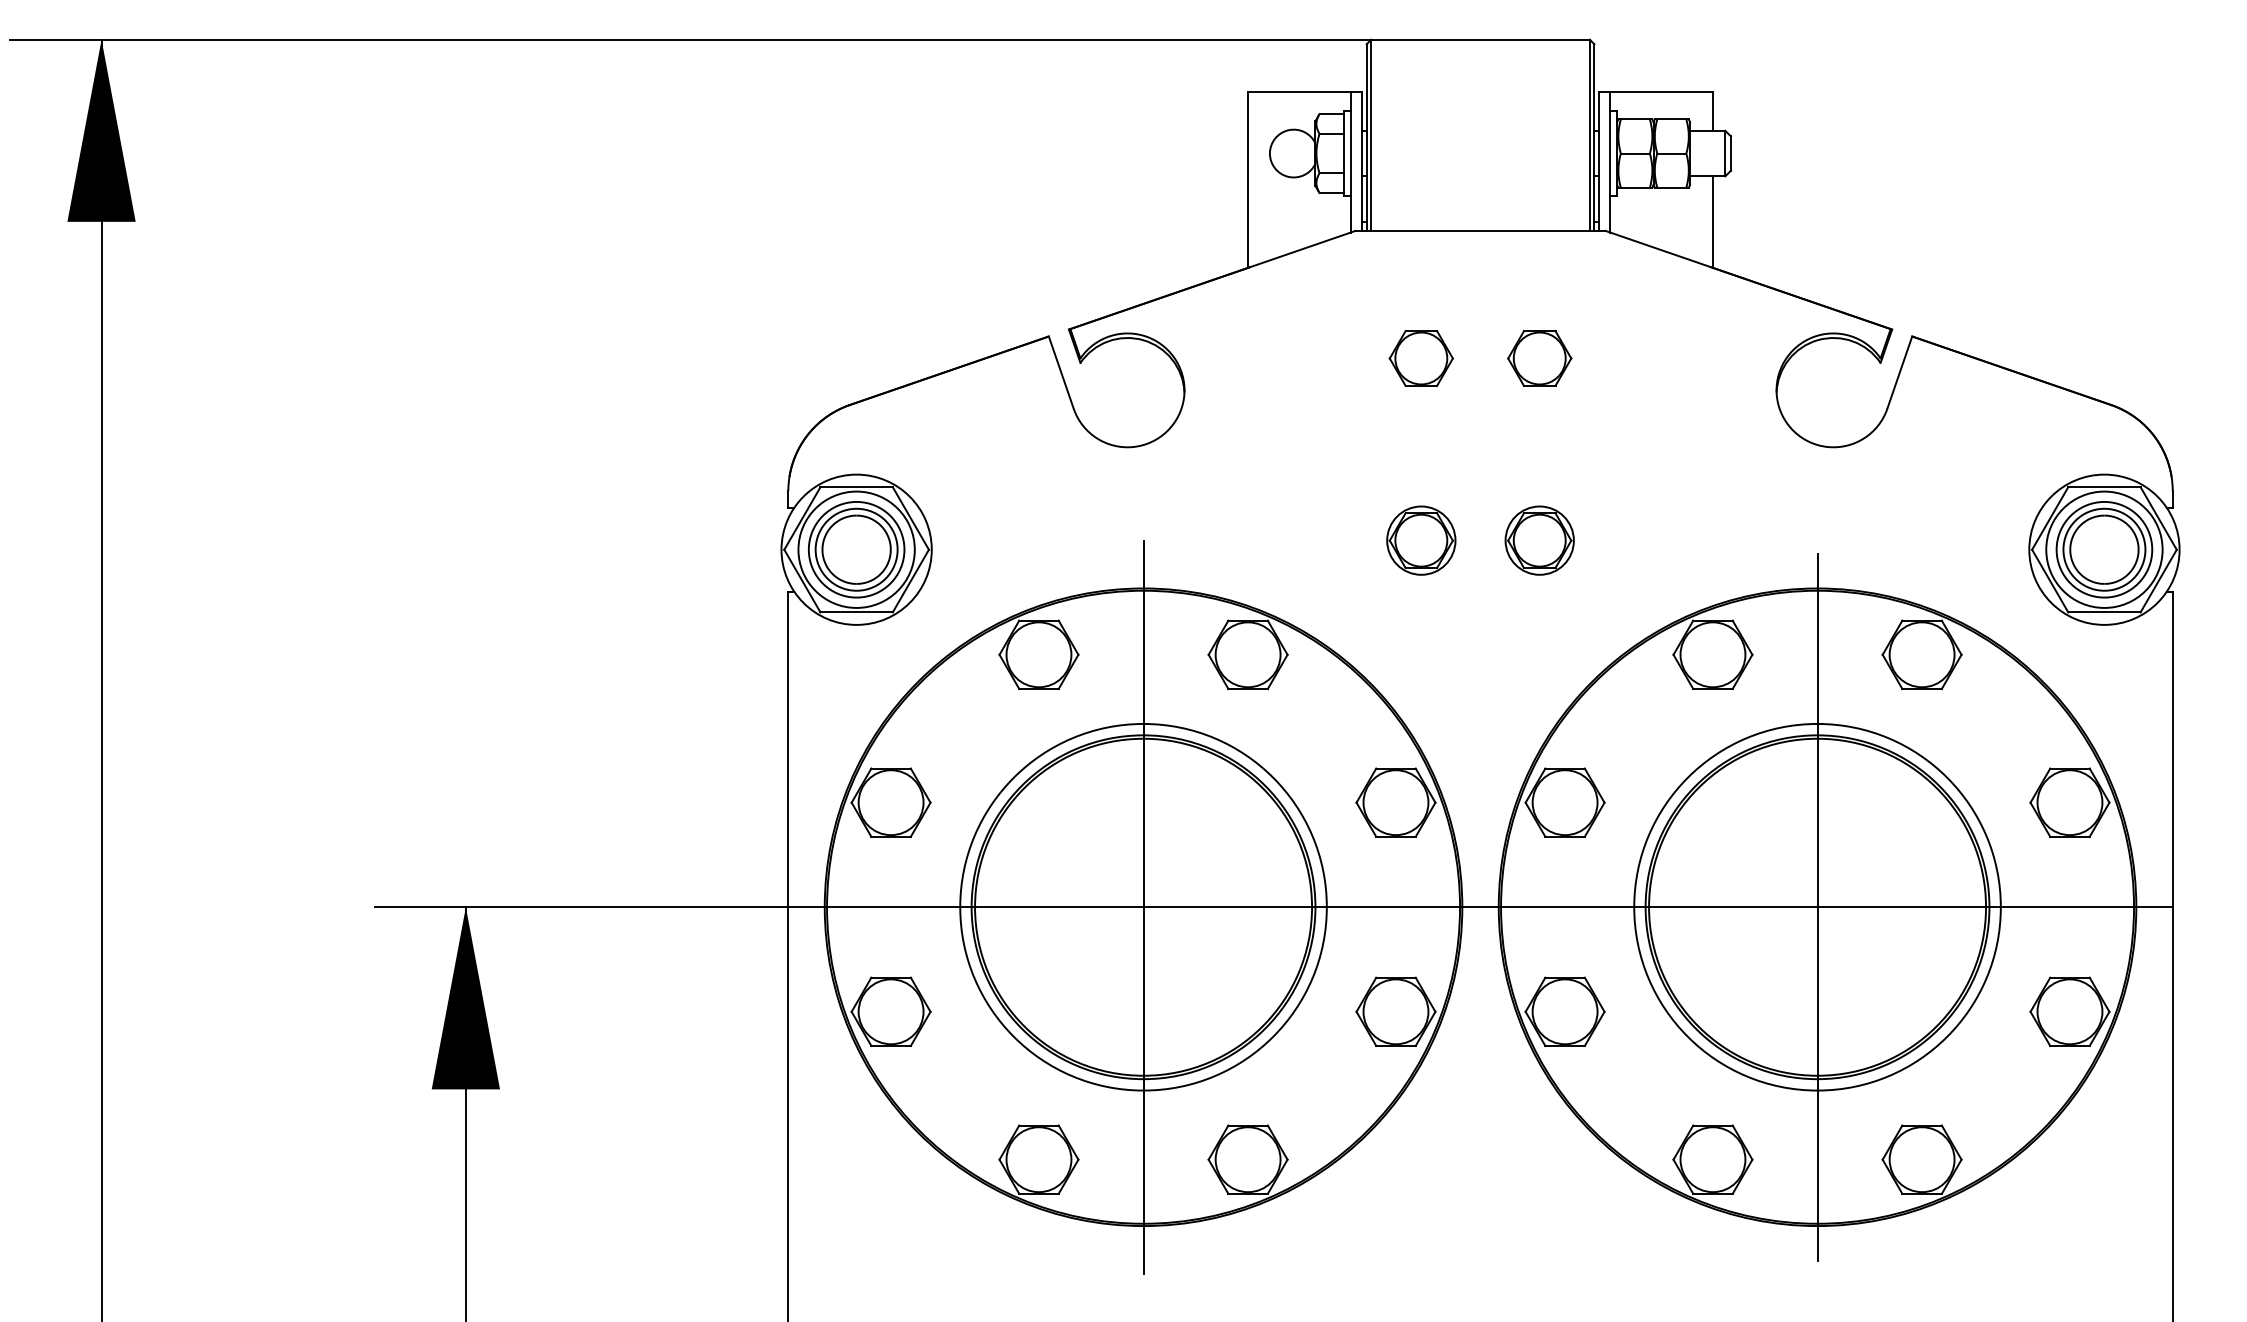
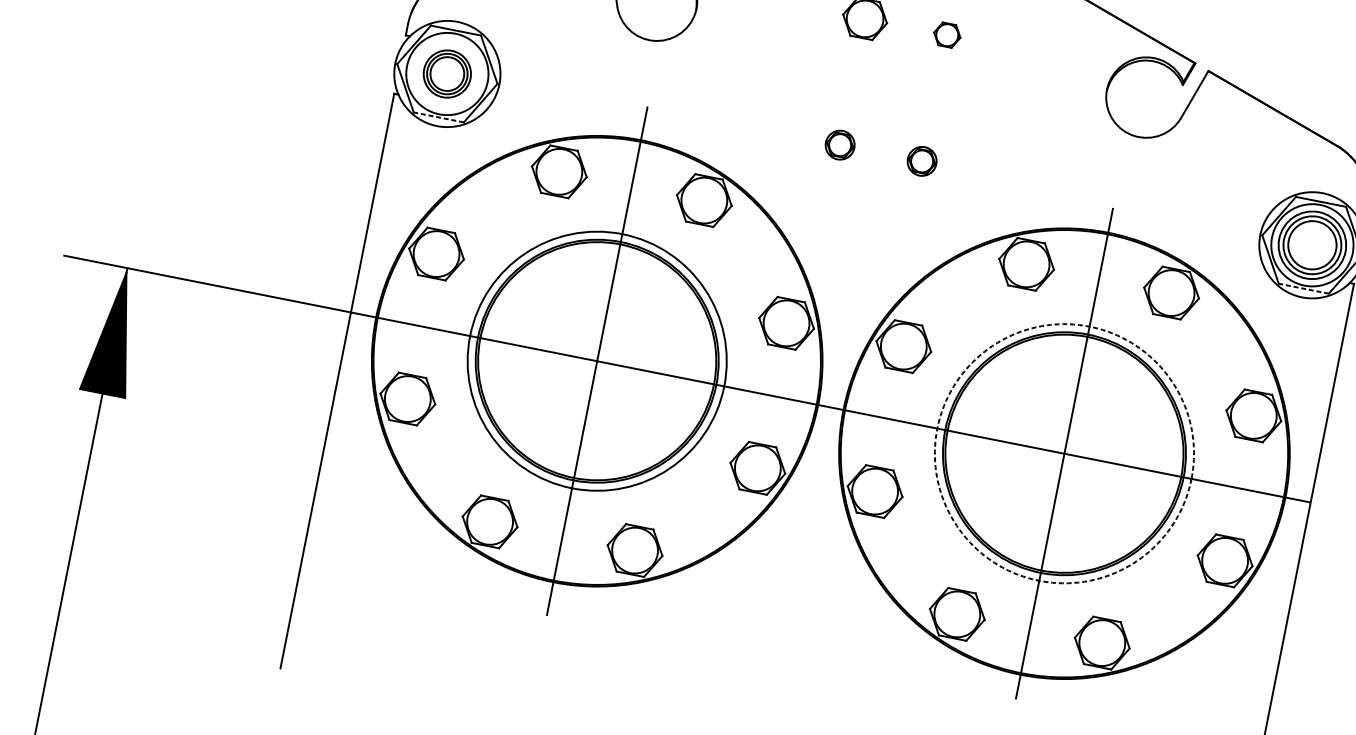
part: (1539, 358) -> (947, 35), size x0.6
part: (1421, 540) -> (840, 145), size x0.6
part: (1539, 540) -> (922, 161), size x0.6
part: (856, 549) -> (447, 73), size x0.7
line: (856, 612) -> (438, 117), solid -> dashed
line: (2103, 612) -> (1303, 288), solid -> dashed
circle: (1817, 906) -> (1064, 453), solid -> dashed

